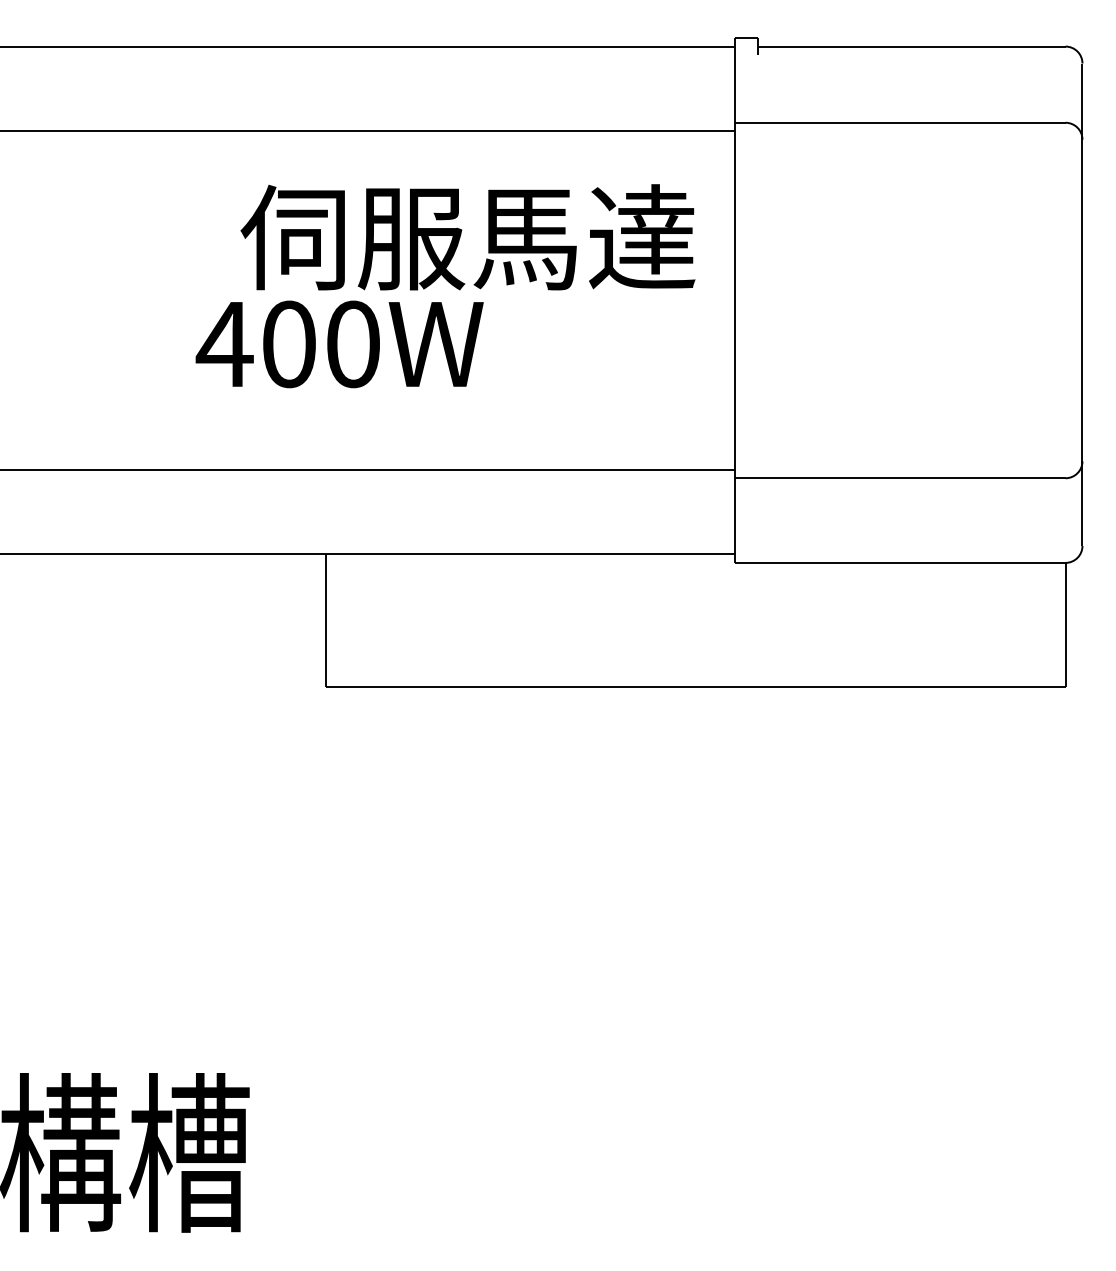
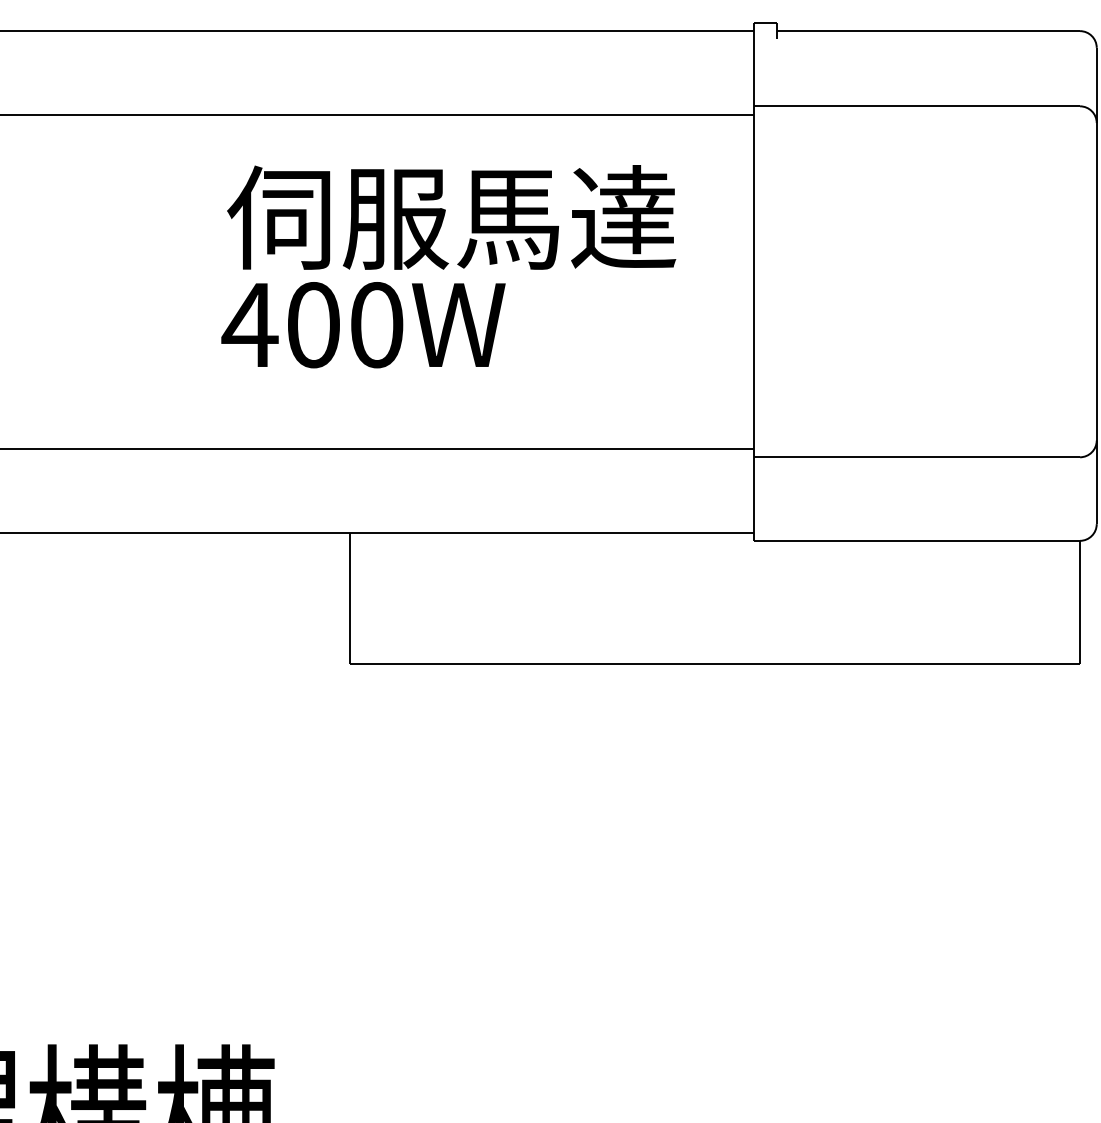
text: (467, 237) -> (451, 217), moved

